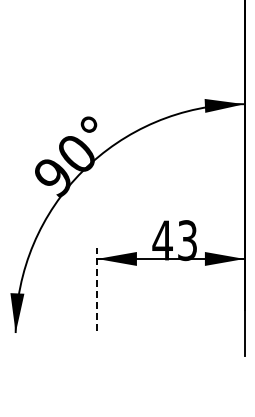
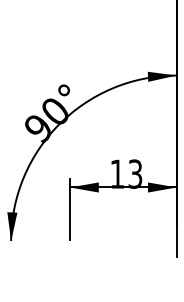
text: (162, 240) -> (117, 174), 43 -> 13
line: (97, 289) -> (70, 209), dashed -> solid

